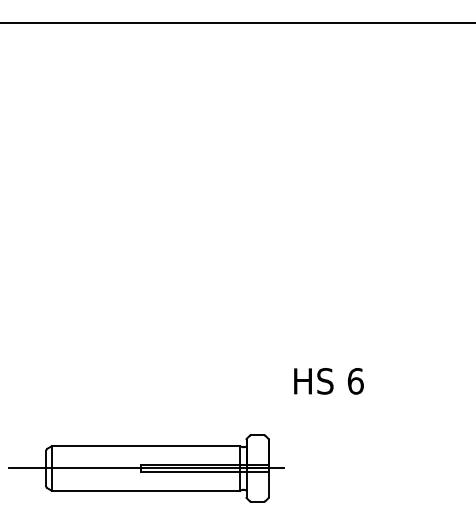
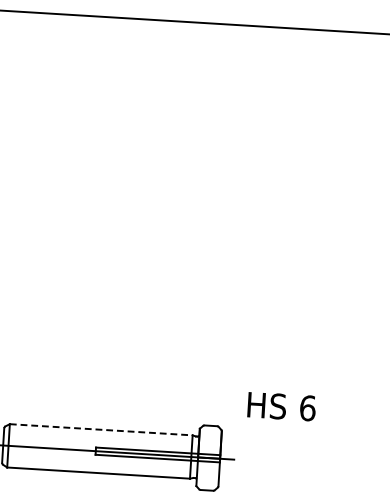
text: (328, 381) -> (281, 406), moved
line: (145, 446) -> (101, 430), solid -> dashed

